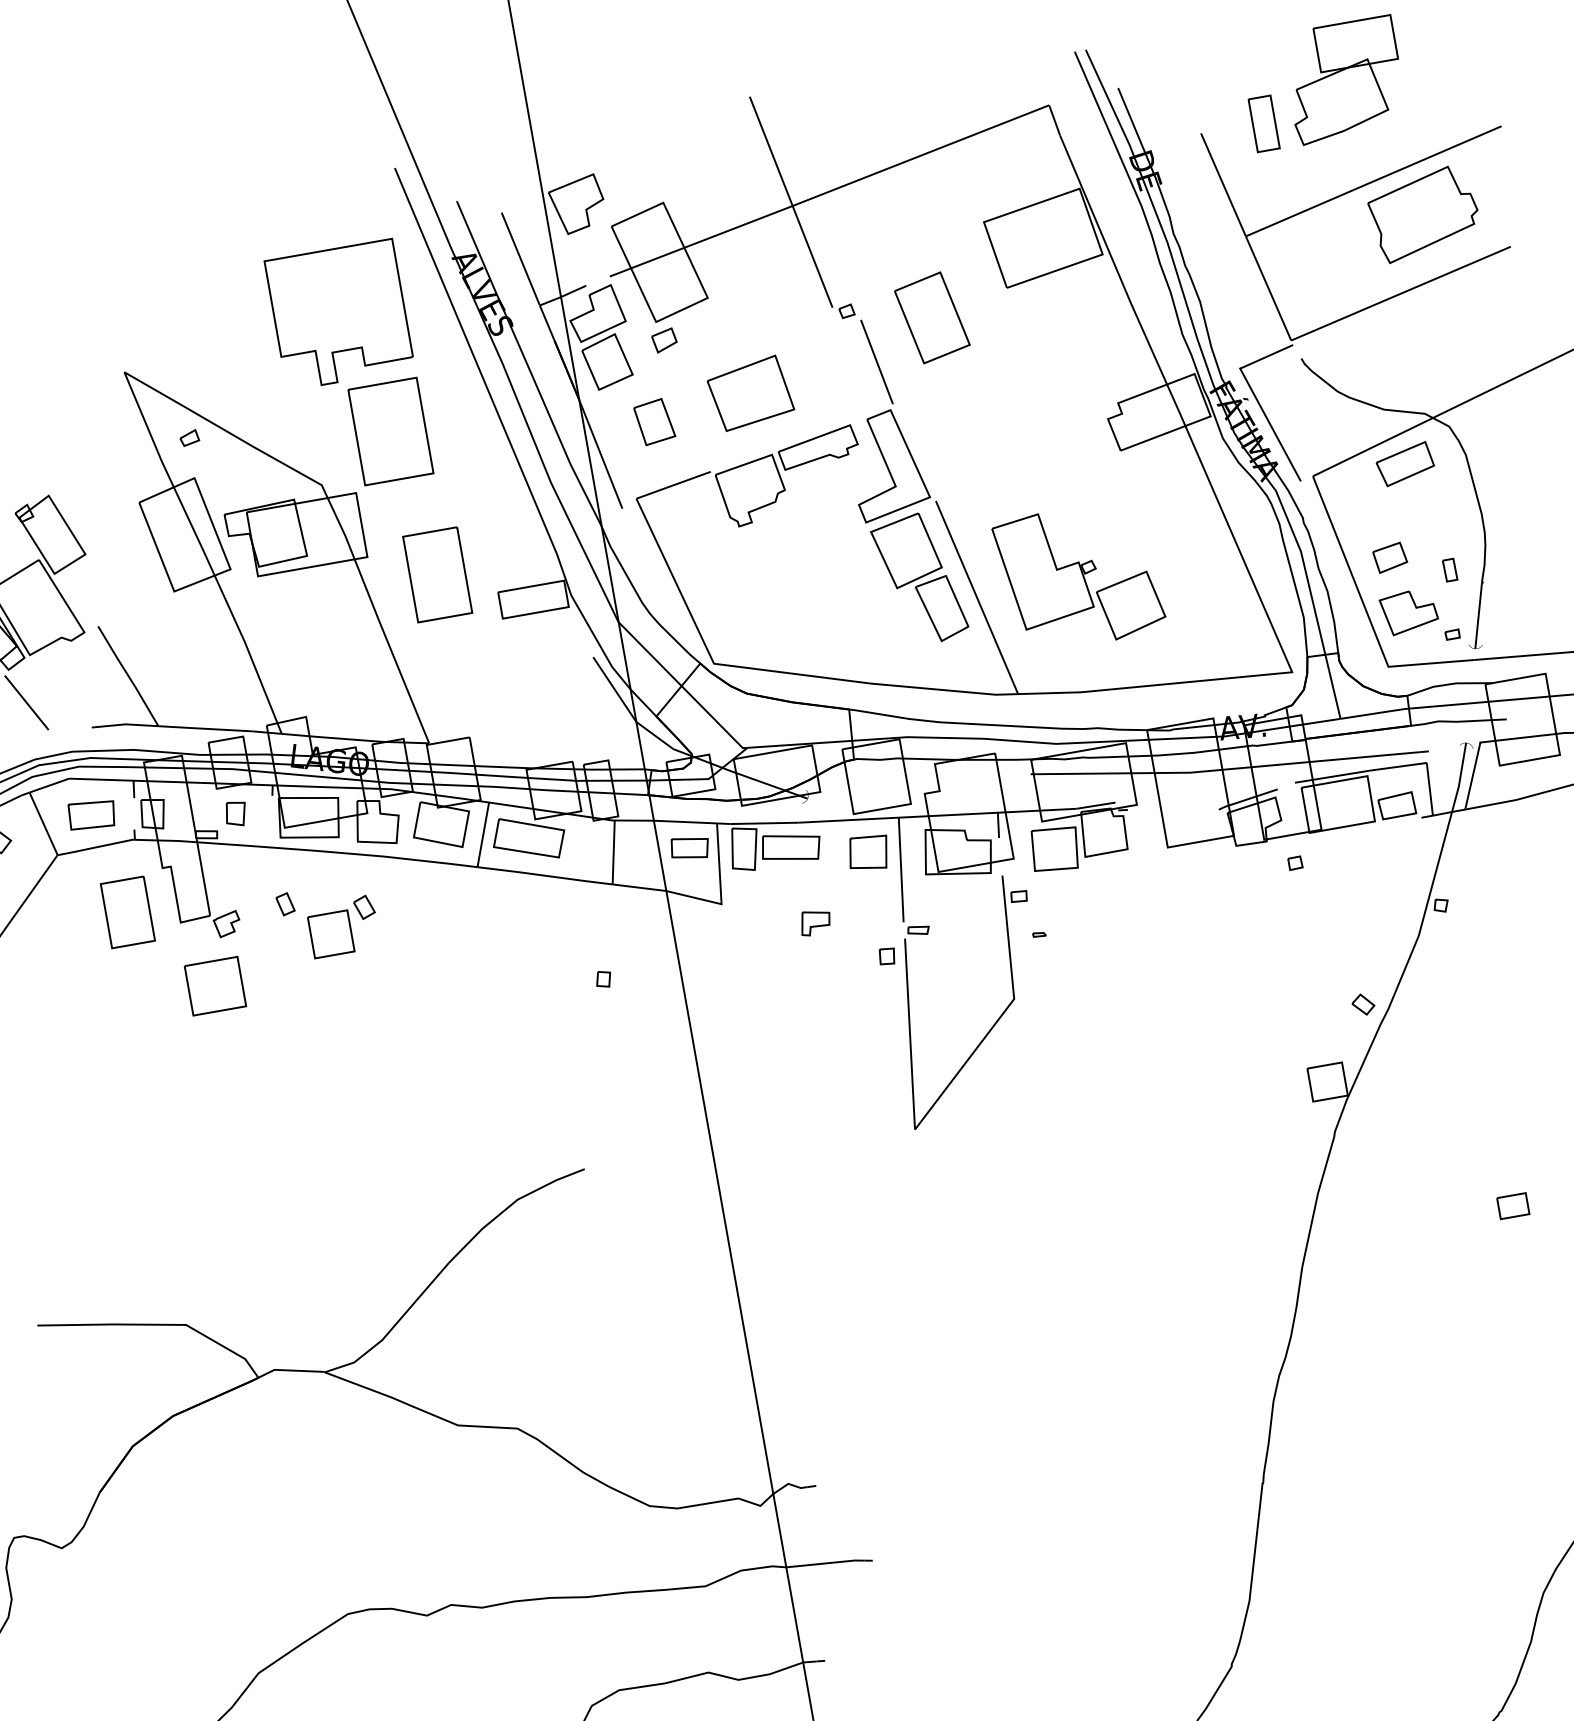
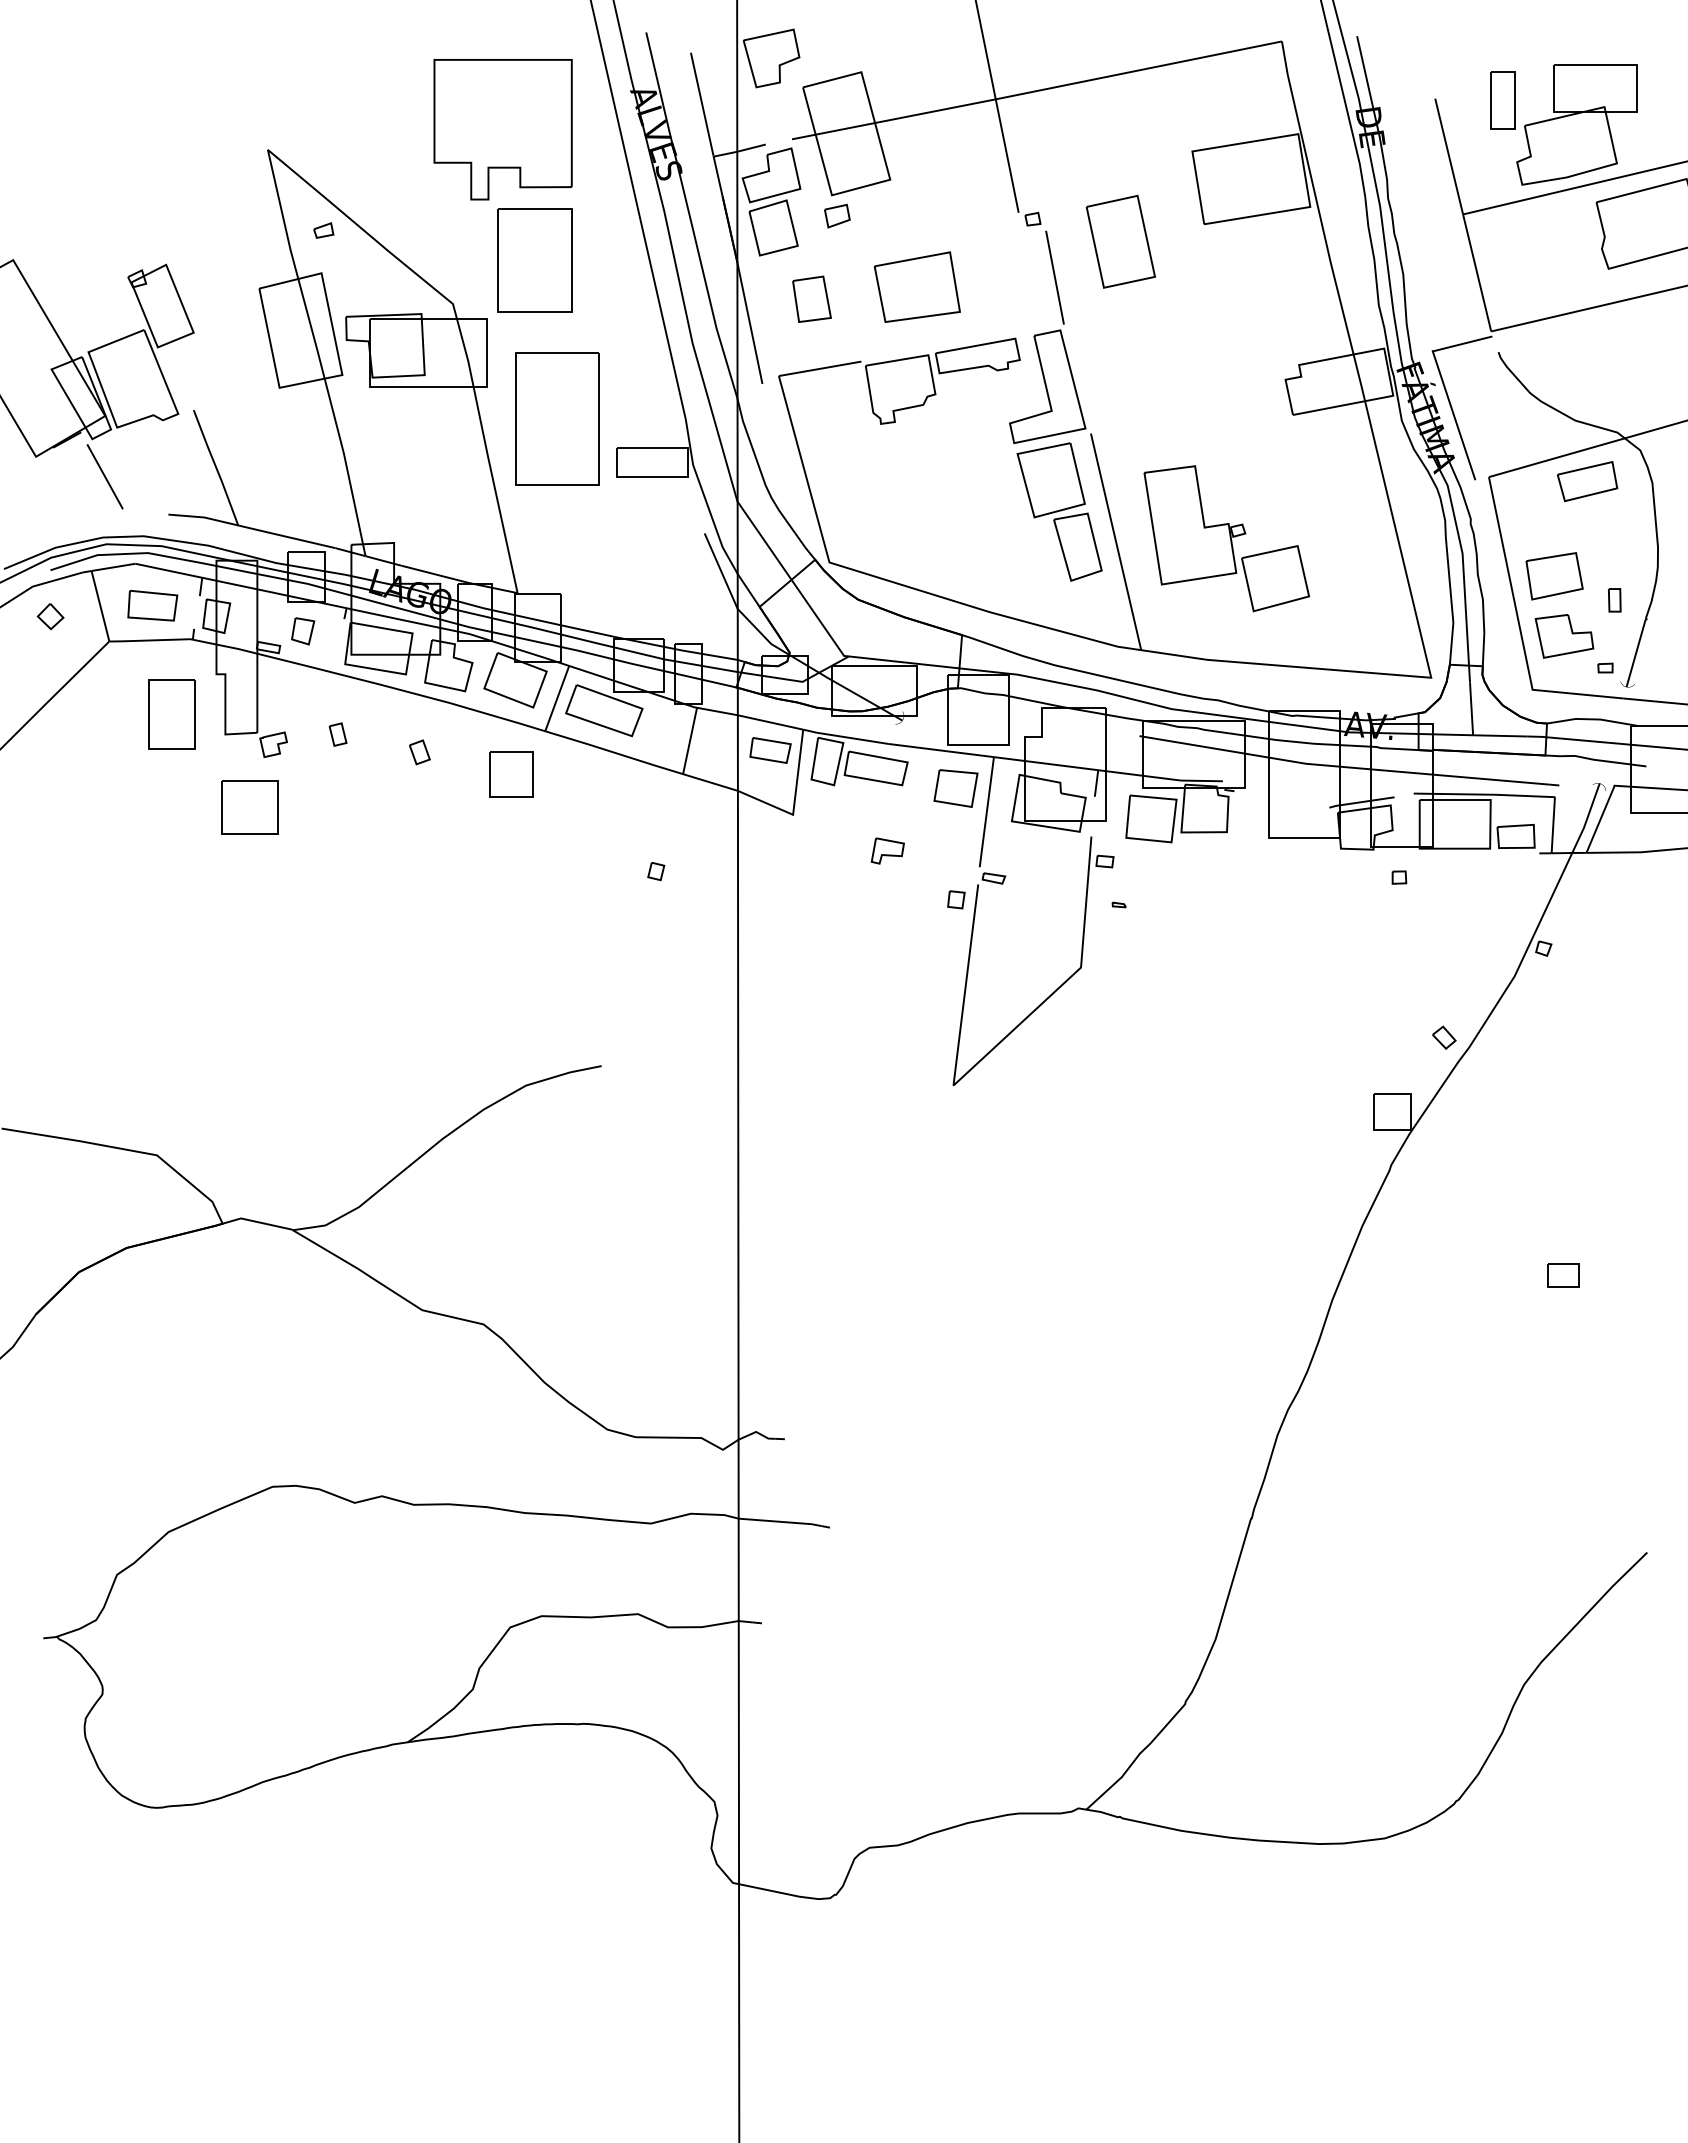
part: (1344, 80) -> (1576, 124), moved
part: (1390, 557) -> (1554, 576), size x1.67
part: (437, 574) -> (557, 418), size x1.43
part: (331, 934) -> (511, 774), moved

